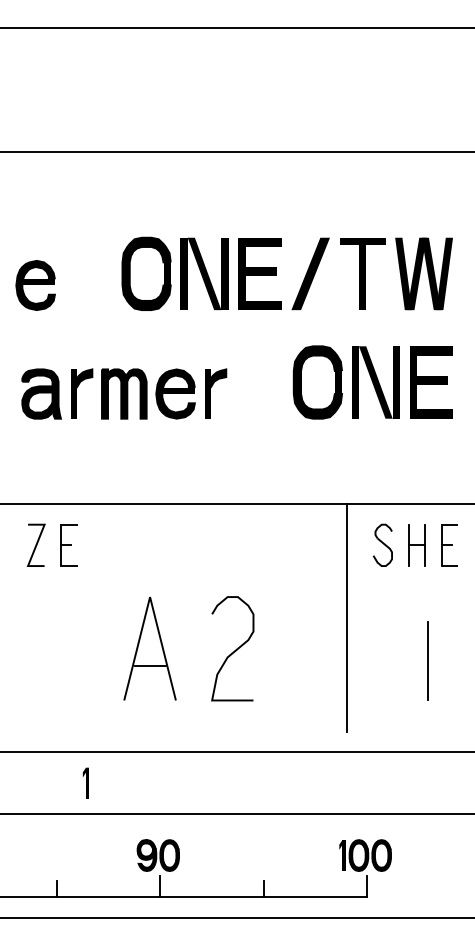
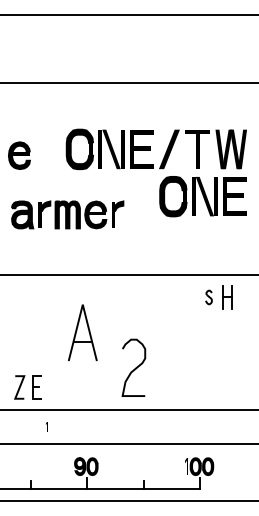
part: (371, 382) -> (202, 196), moved
part: (50, 545) -> (27, 387), moved
part: (382, 545) -> (208, 297), size x0.6
part: (448, 545) -> (244, 297), removed
line: (345, 616) -> (188, 336), removed
part: (149, 648) -> (82, 332), moved
curve: (233, 649) -> (134, 368), moved
line: (428, 660) -> (233, 360), removed
part: (85, 781) -> (46, 426), size x0.6

